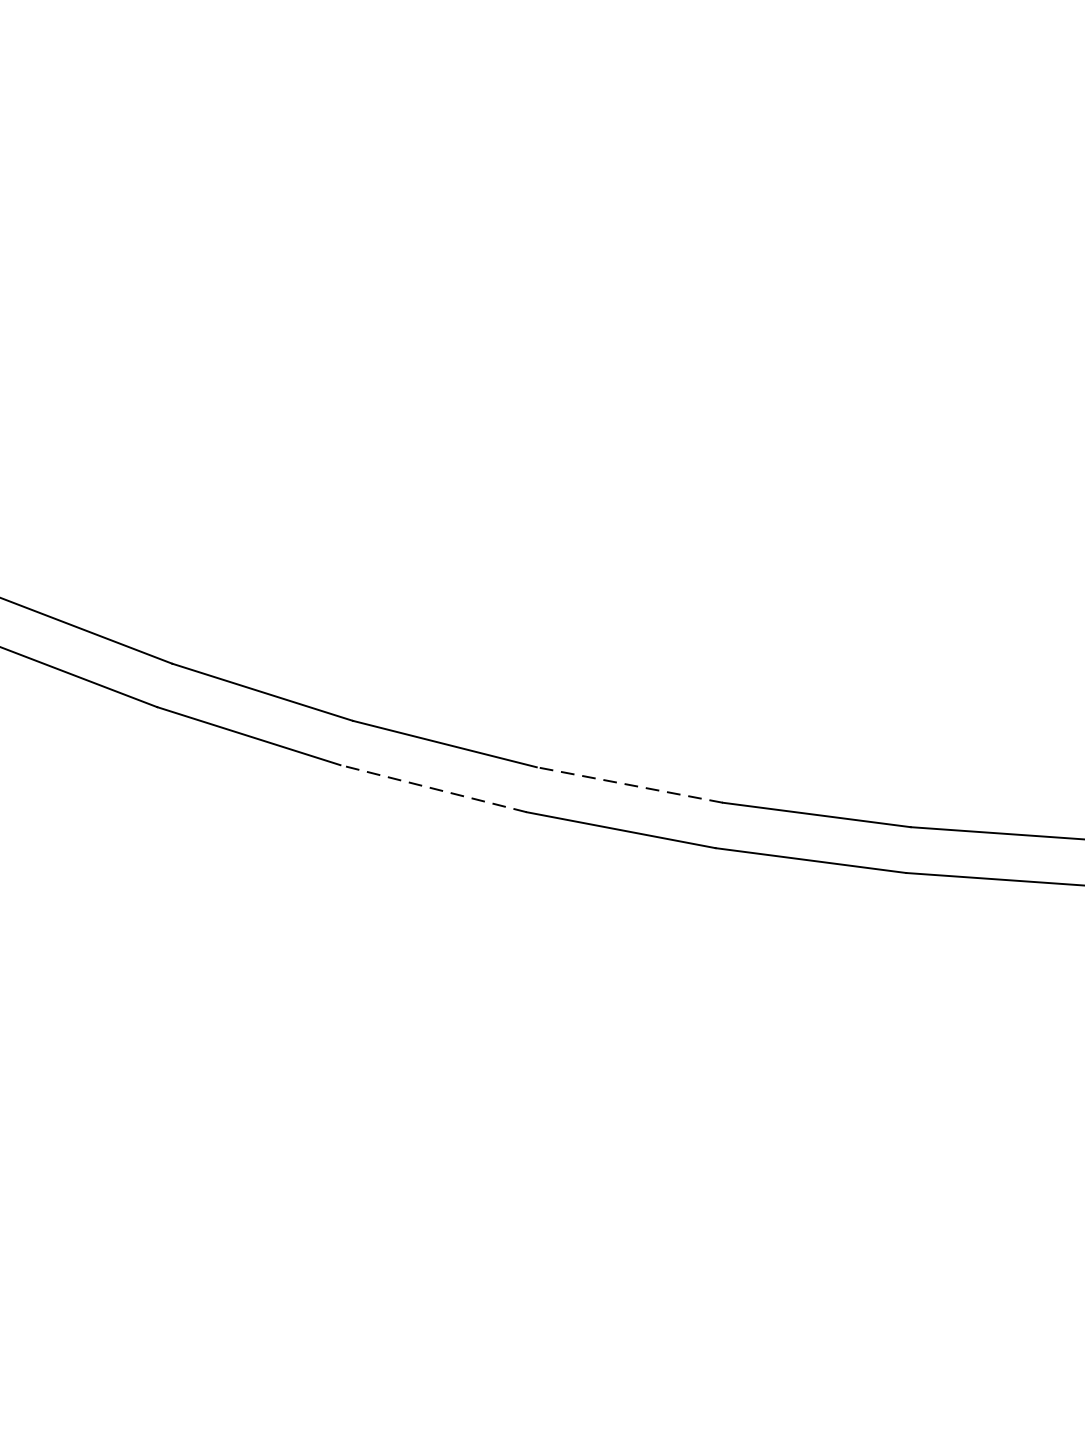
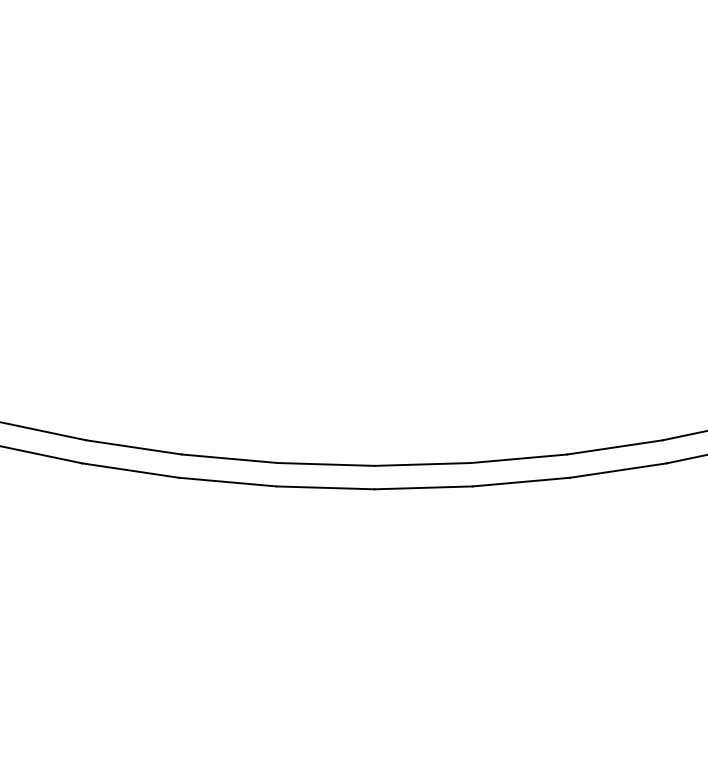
line: (628, 784) -> (325, 464), dashed -> solid
line: (432, 789) -> (227, 482), dashed -> solid

